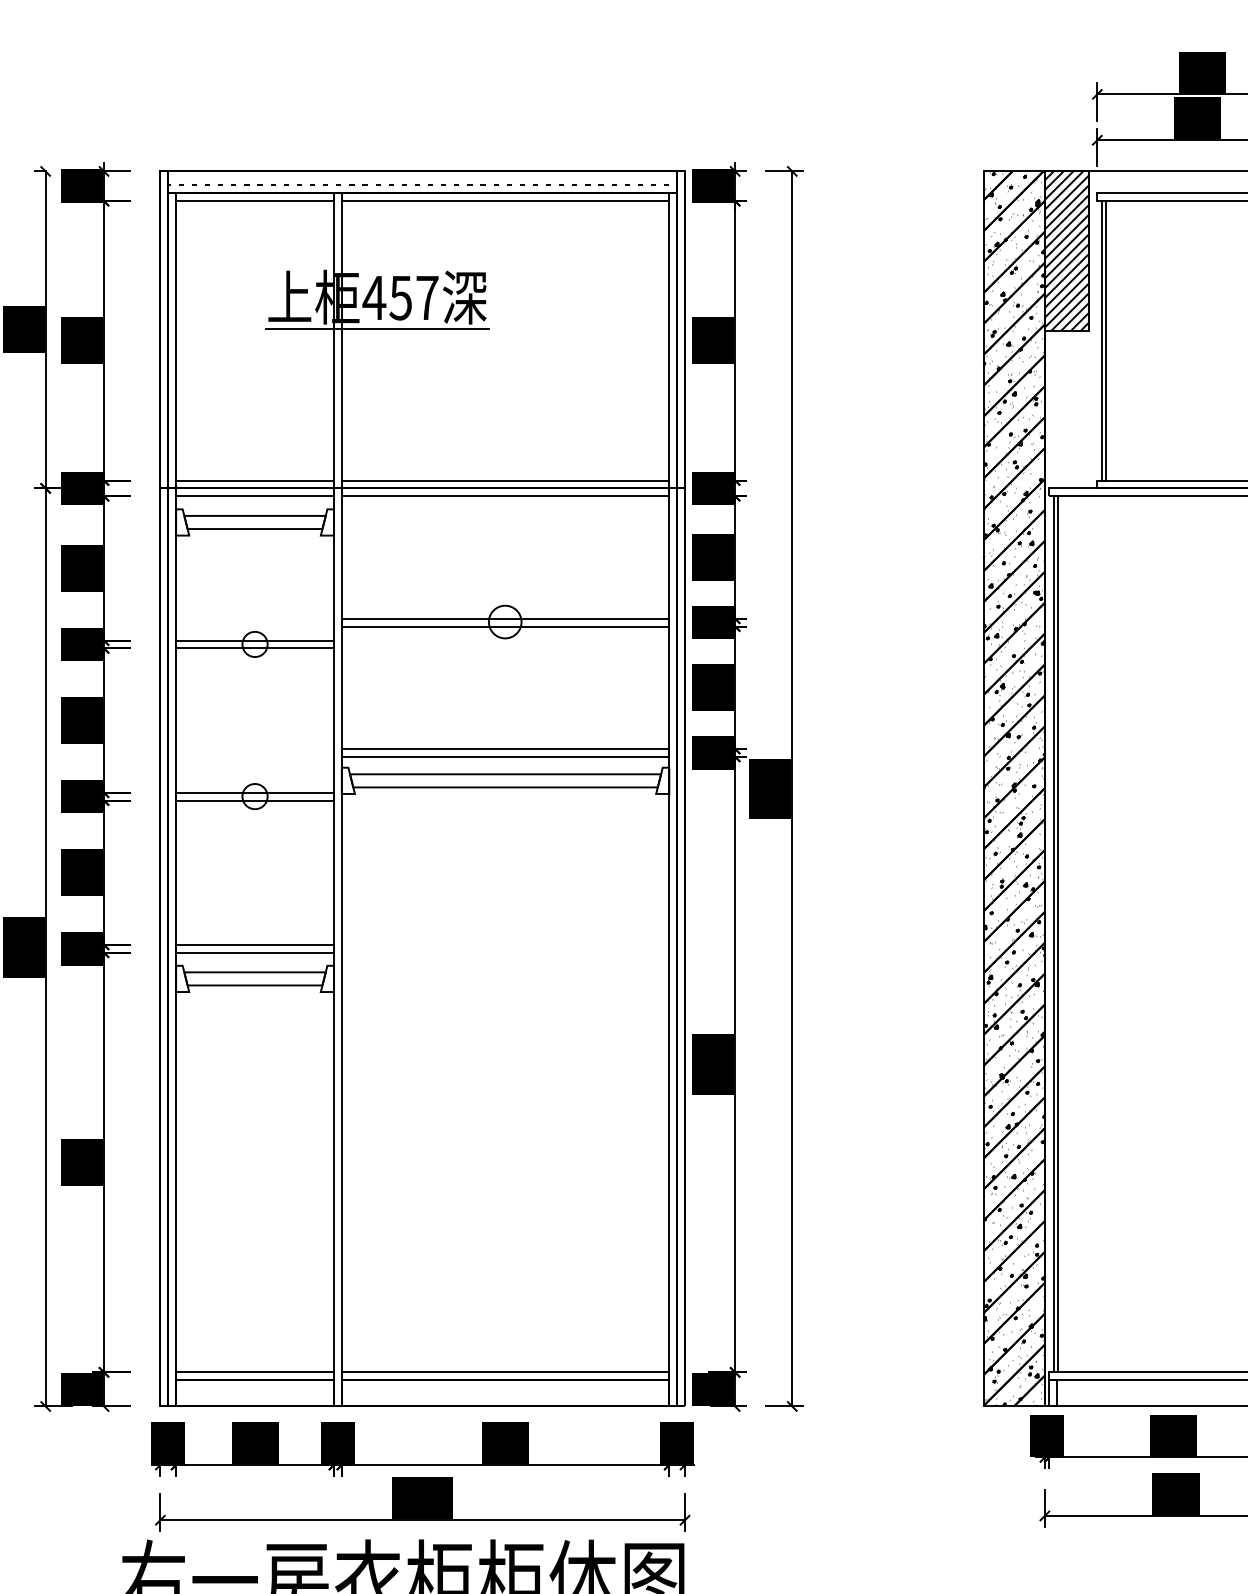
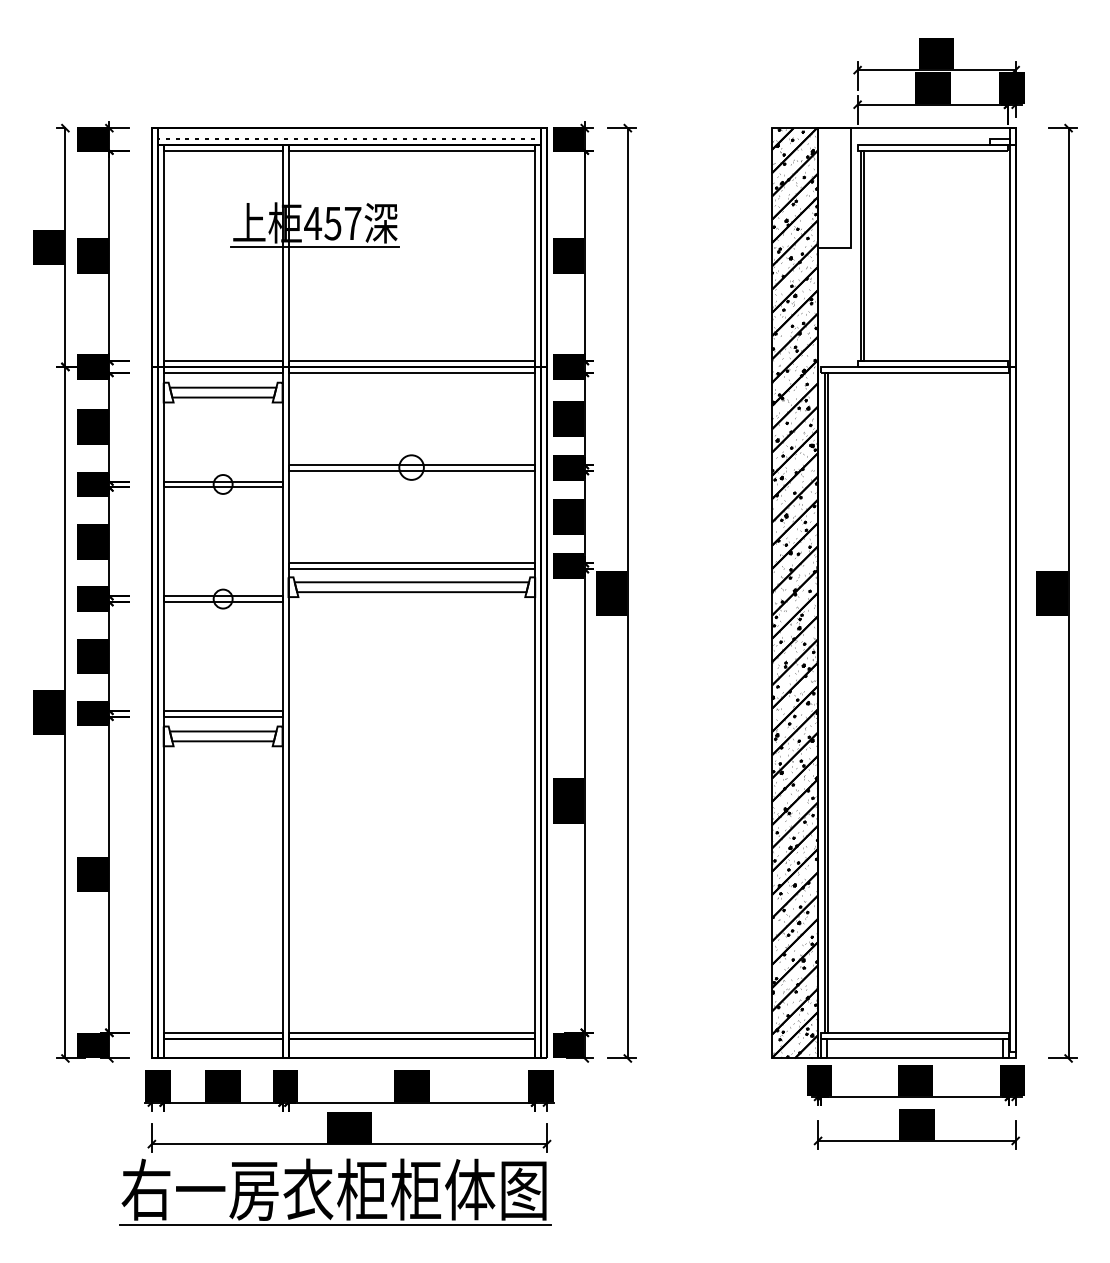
hatch: (1066, 251) -> (834, 188), removed

